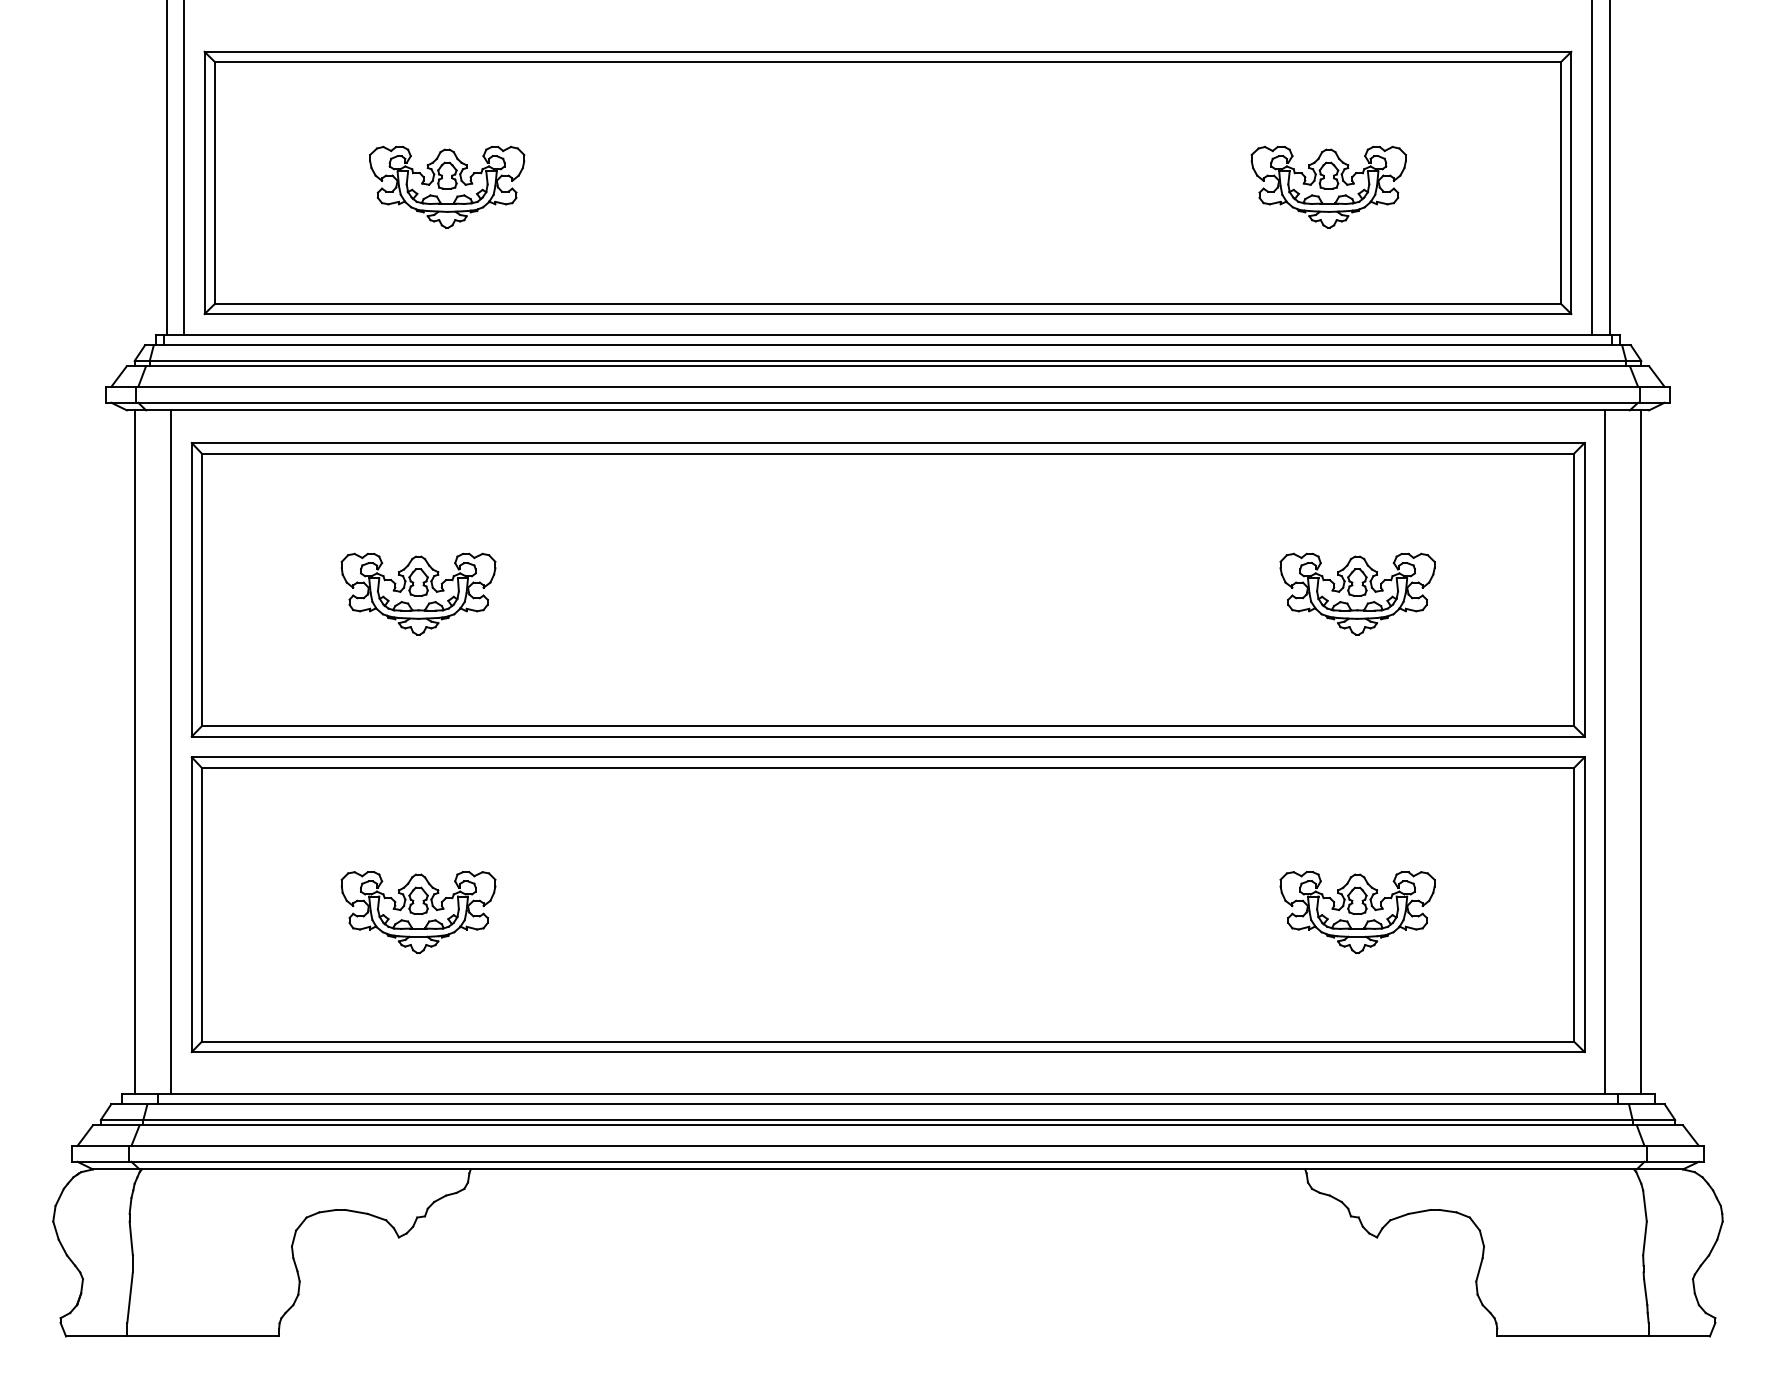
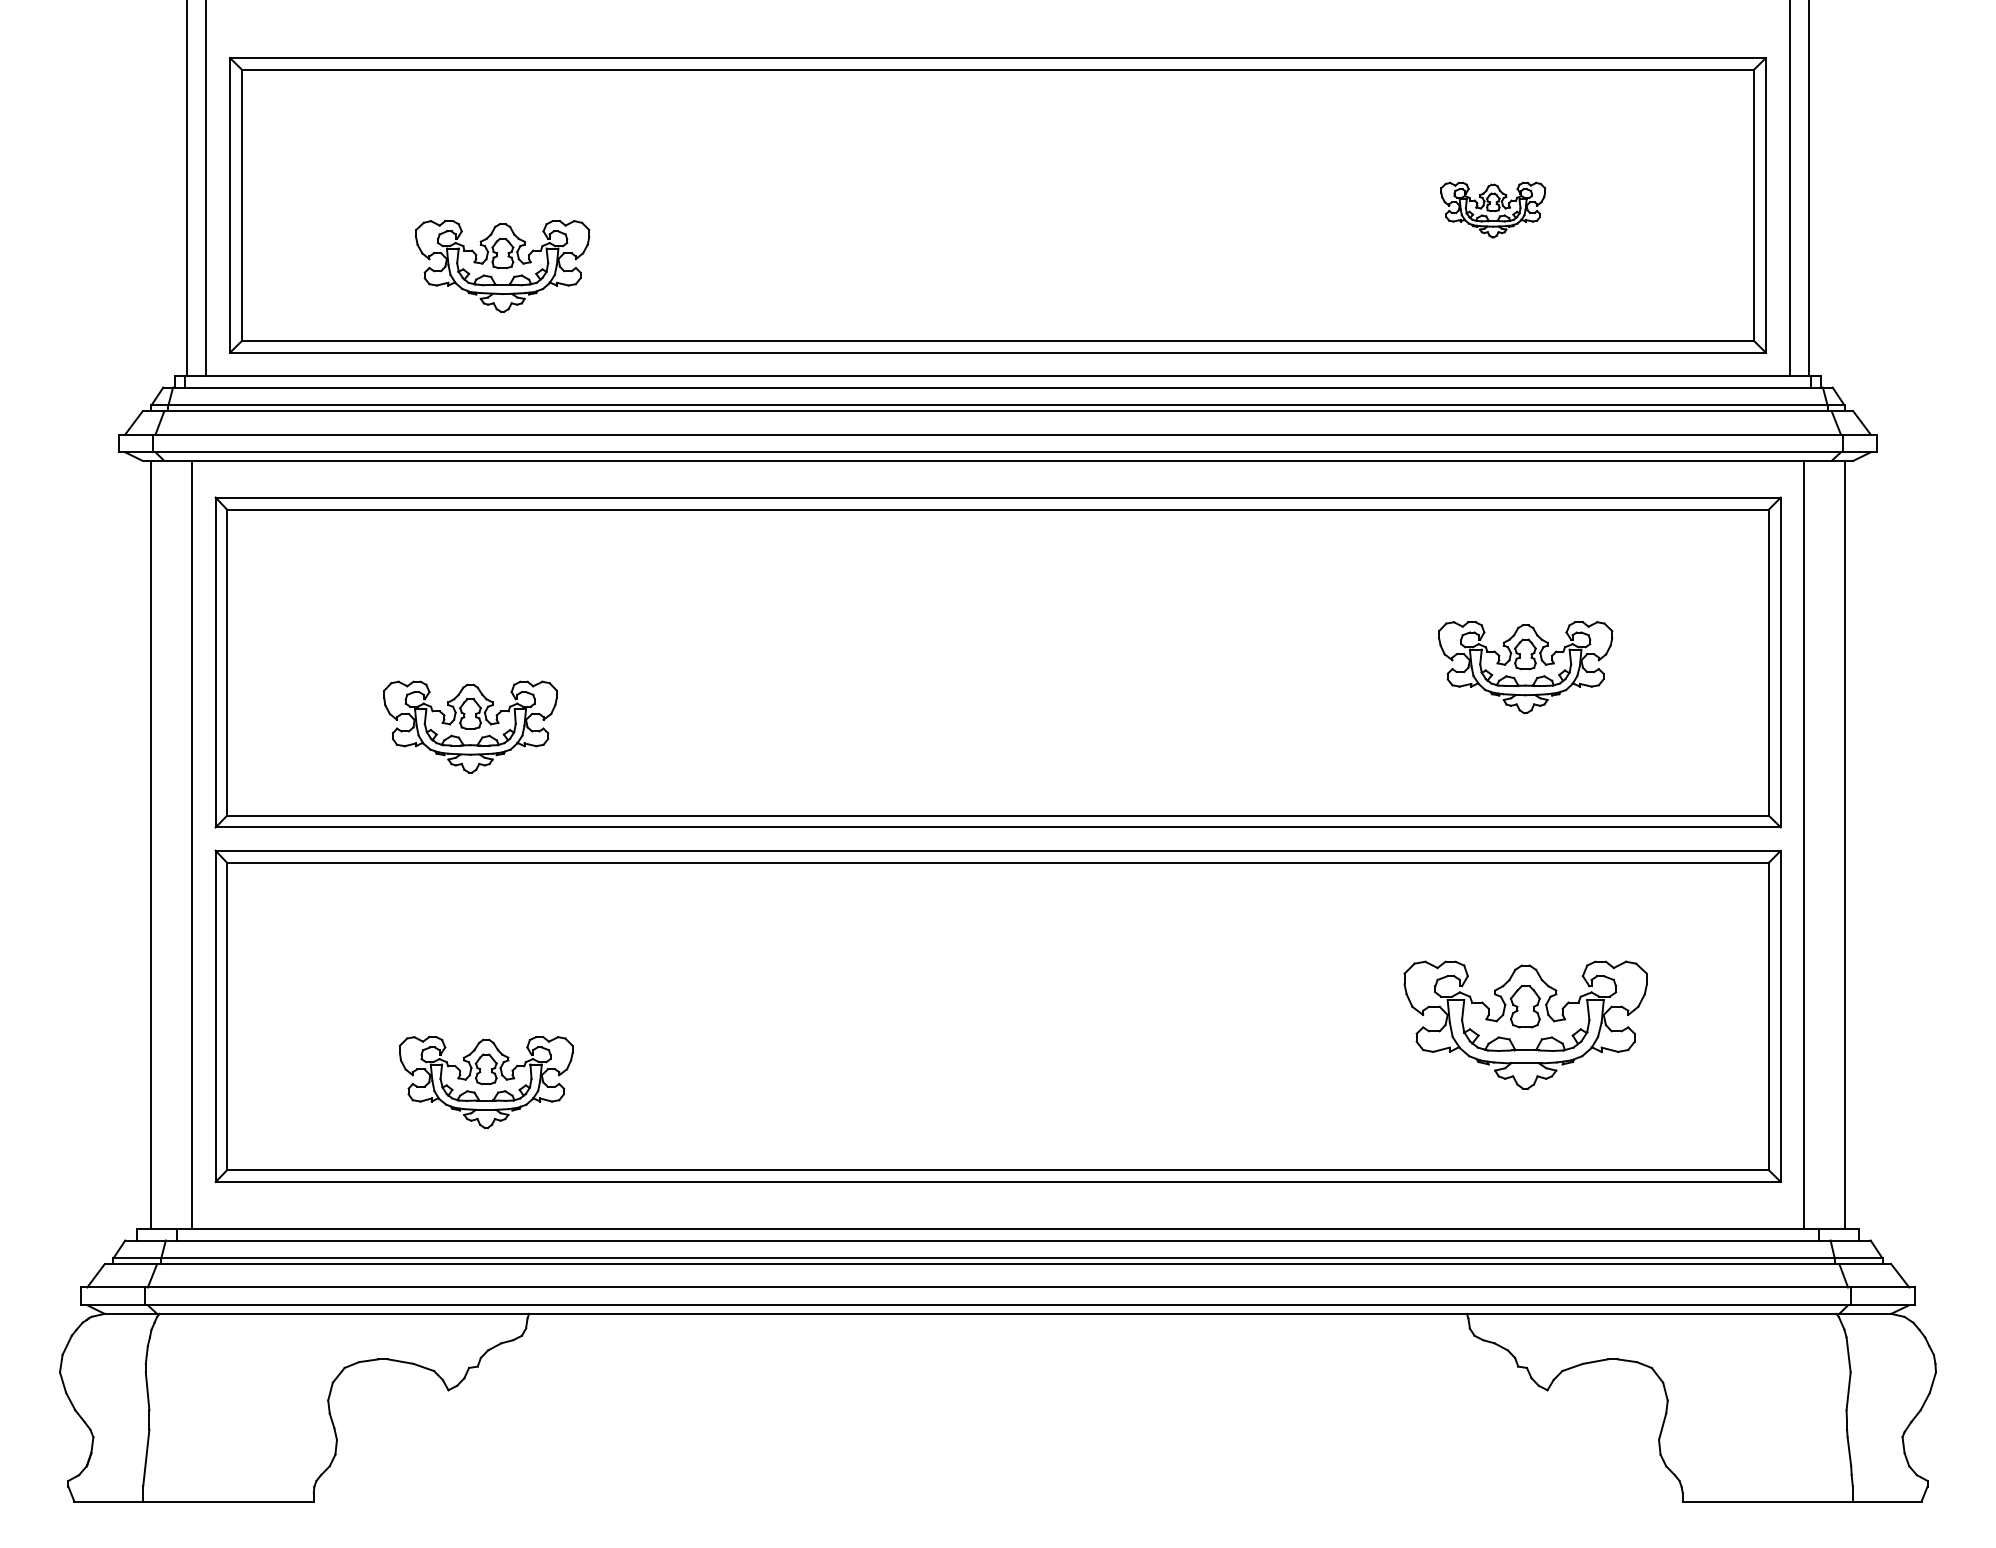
part: (447, 186) -> (503, 265), moved
part: (1328, 186) -> (1492, 209), size x0.6
part: (418, 593) -> (470, 726), moved
part: (418, 912) -> (486, 1082), moved
part: (1357, 912) -> (1525, 1025), size x1.4

